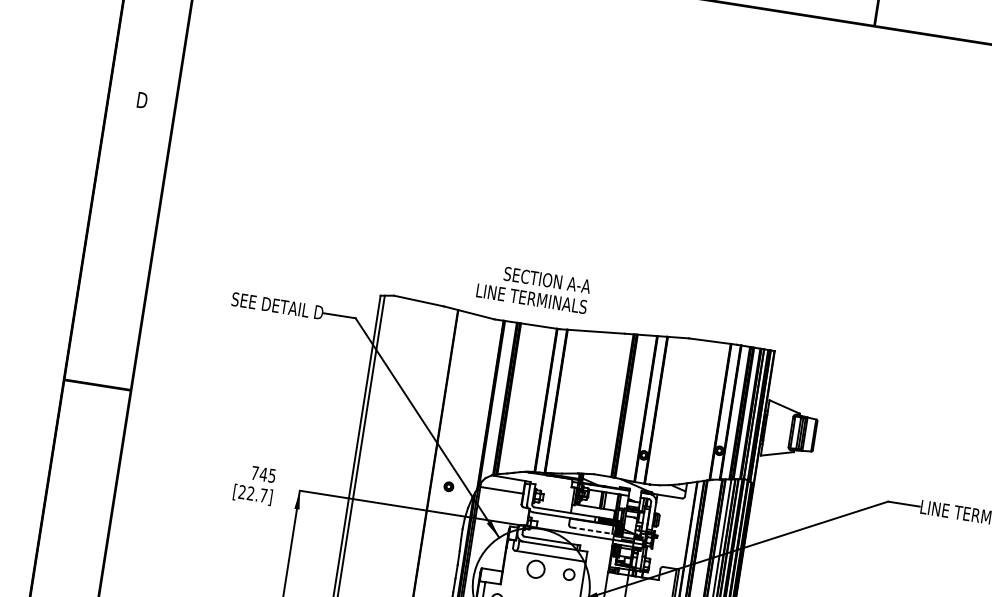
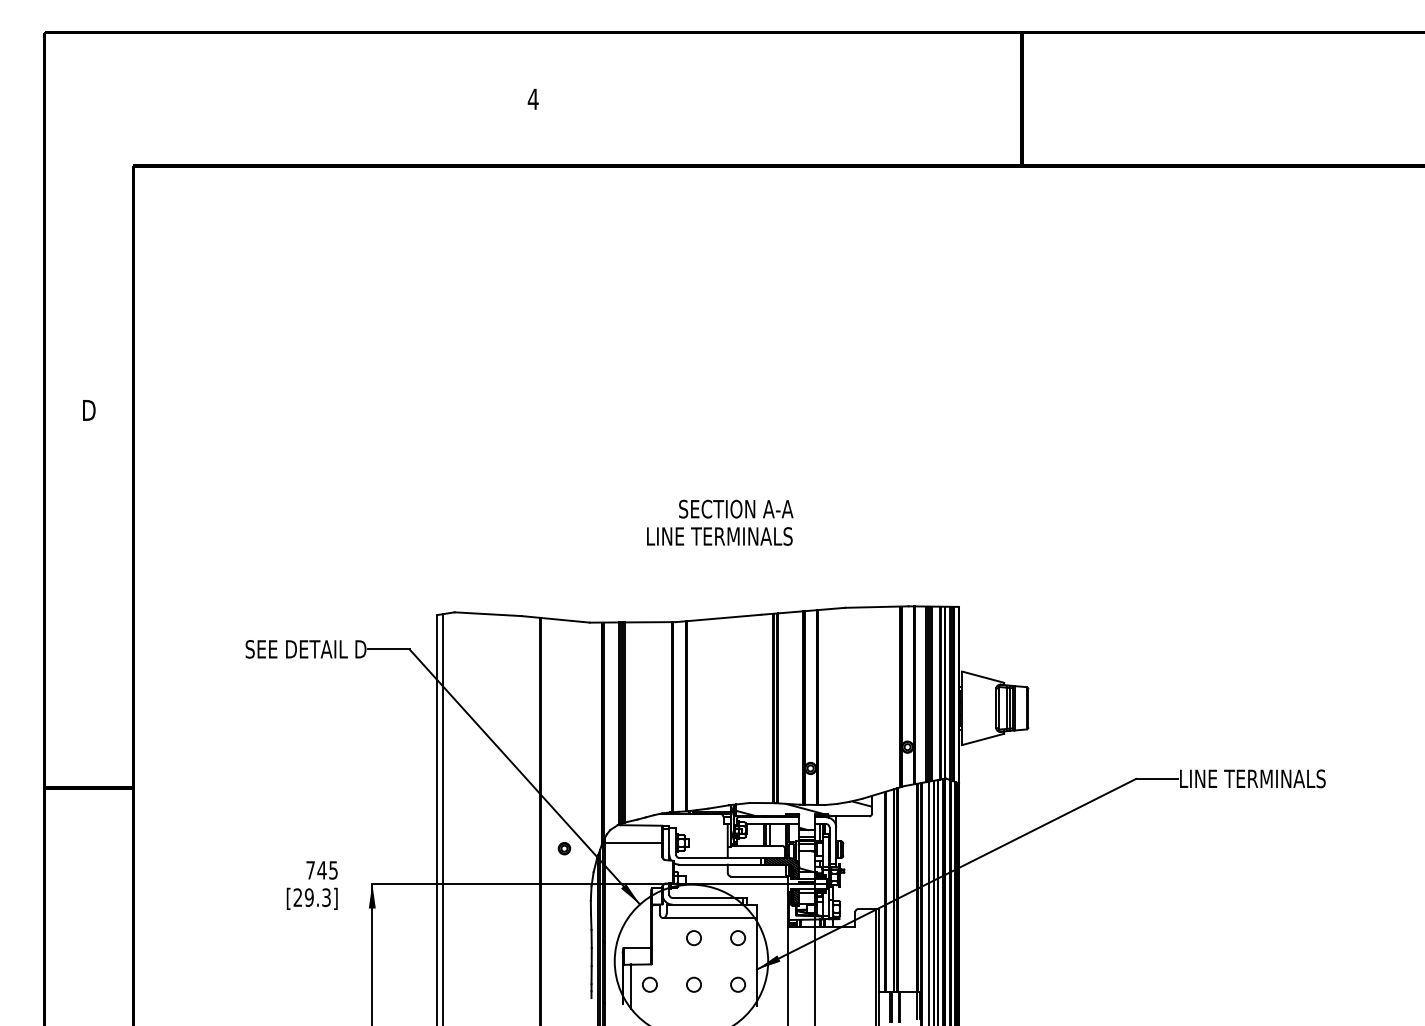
text: (534, 288) -> (720, 522), moved
text: (256, 494) -> (317, 897), [22.7] -> [29.3]
line: (592, 530) -> (759, 876), dashed -> solid
circle: (535, 569) -> (693, 938), size x0.62

